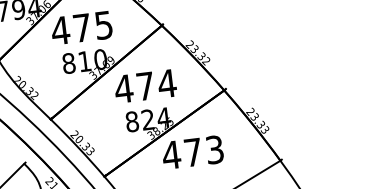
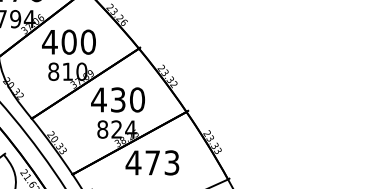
text: (92, 25) -> (78, 41), 475 -> 400
text: (157, 84) -> (128, 99), 474 -> 430

